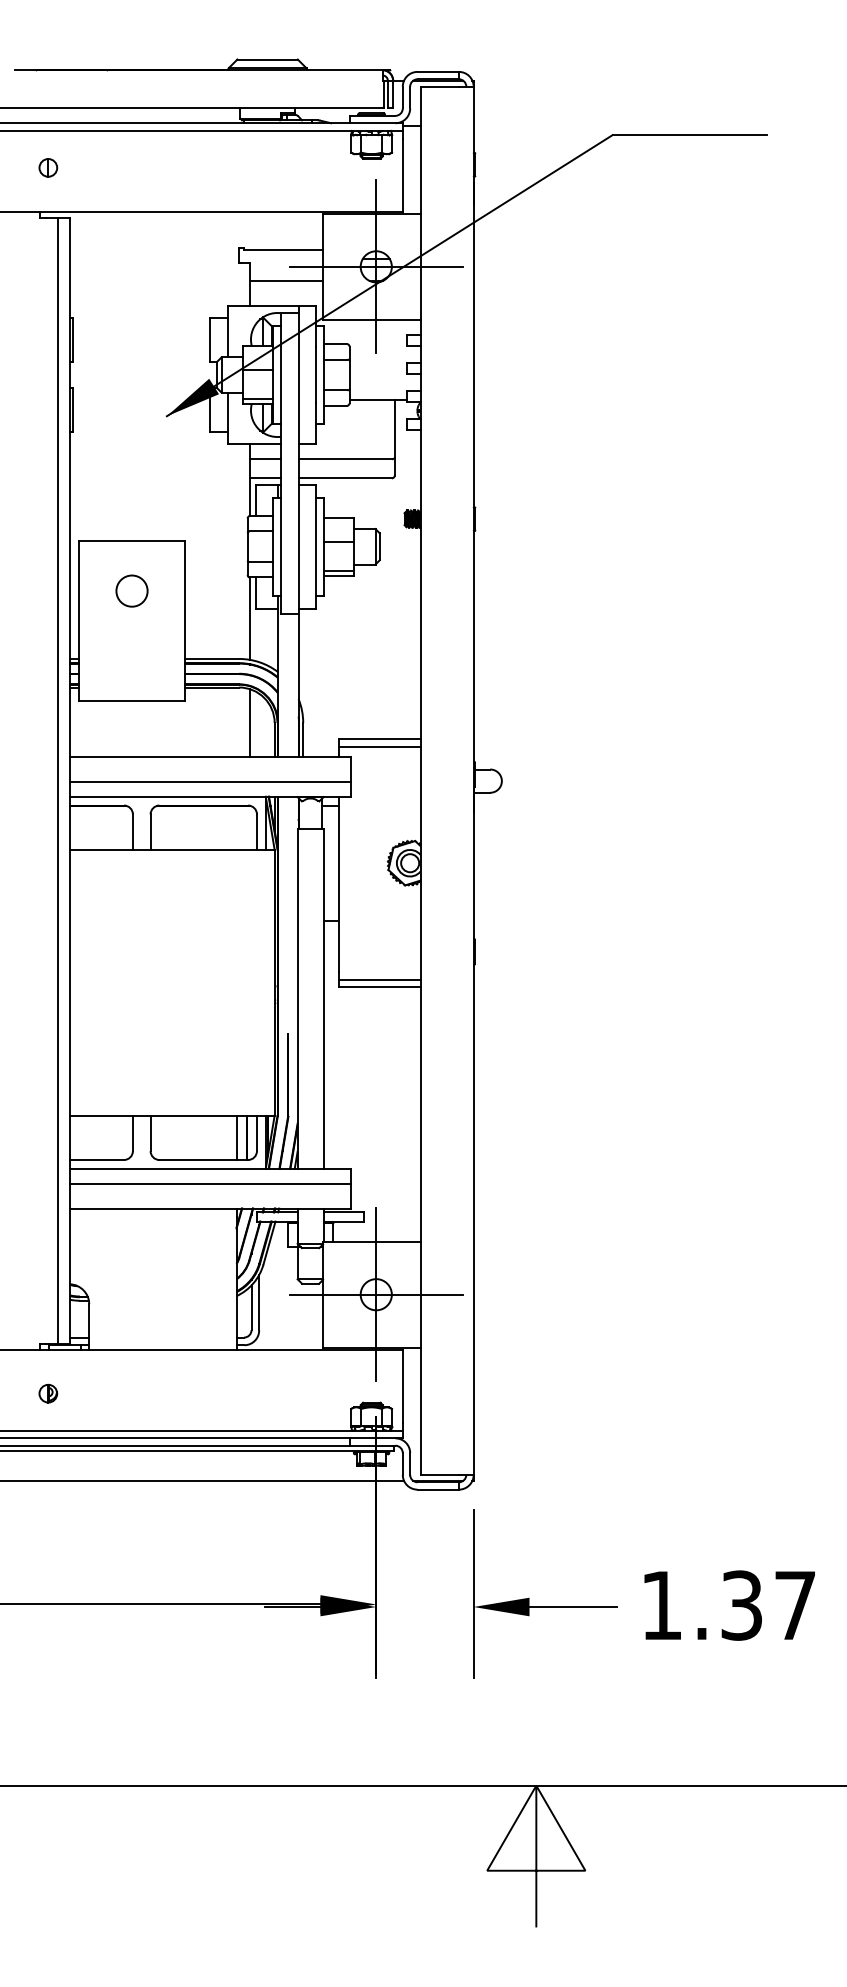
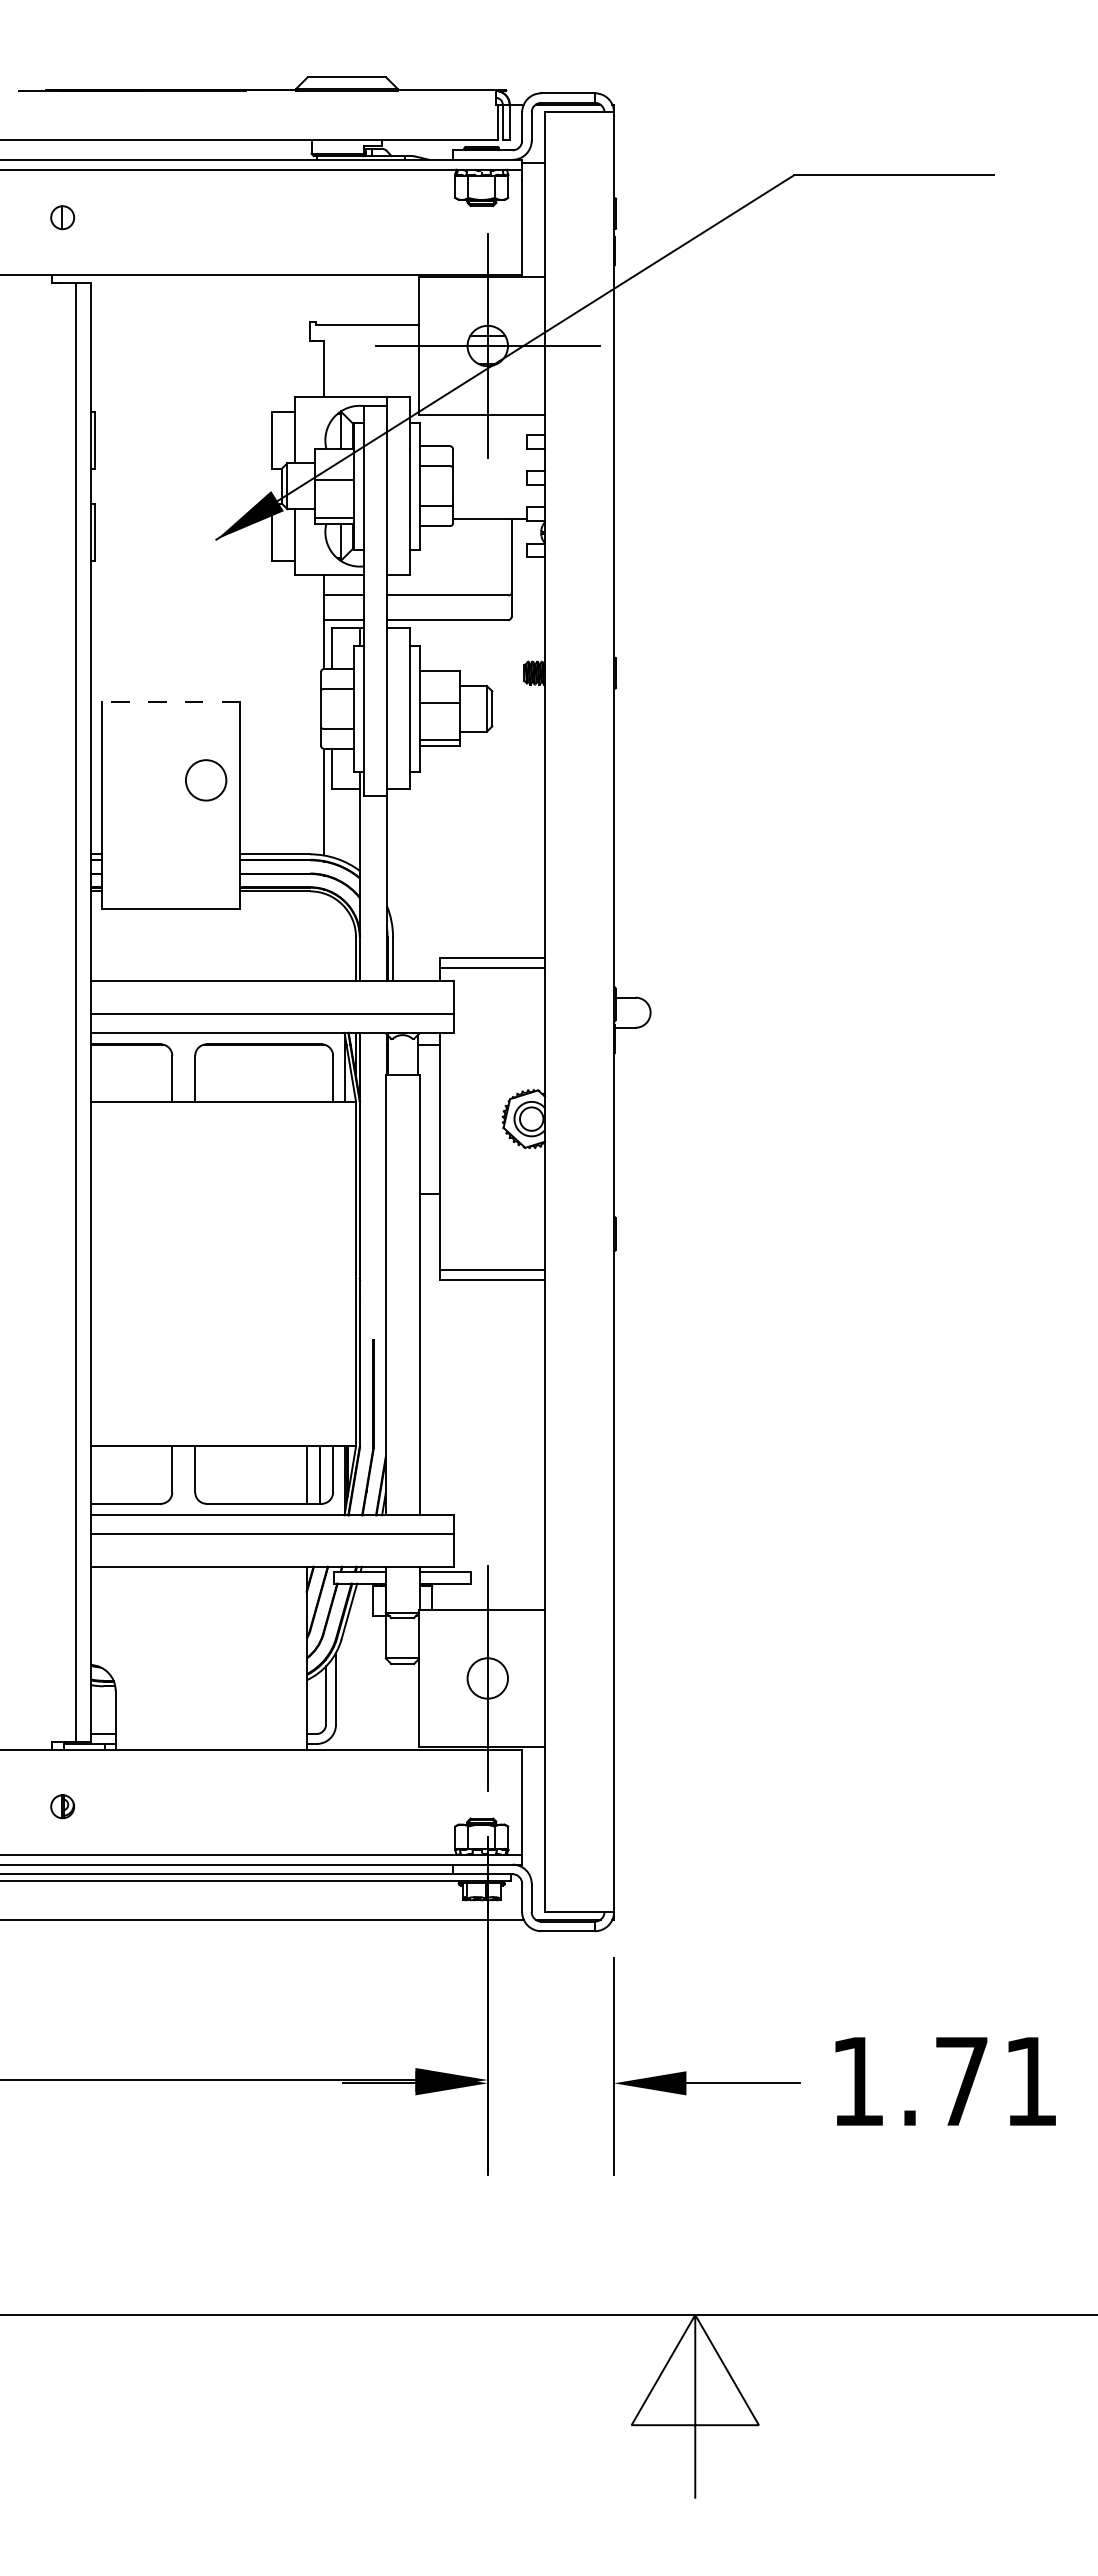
line: (286, 281) -> (371, 364), removed
line: (132, 541) -> (171, 702), solid -> dashed
circle: (132, 591) -> (206, 780), moved
line: (250, 723) -> (324, 937), removed
line: (376, 1294) -> (487, 1678), removed
text: (767, 1605) -> (995, 2081), 1.37 -> 1.71

